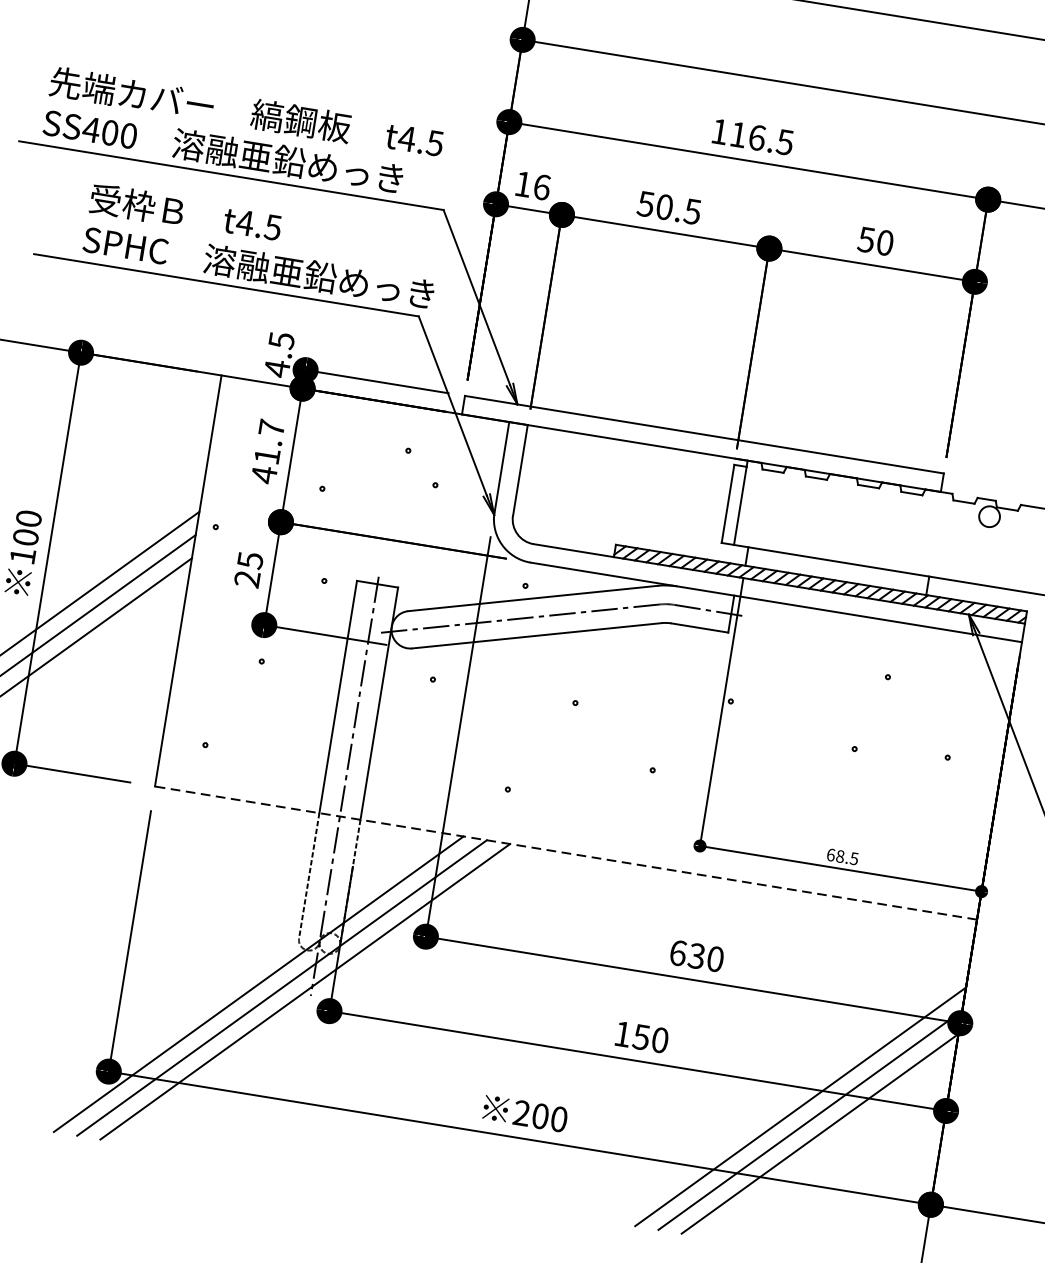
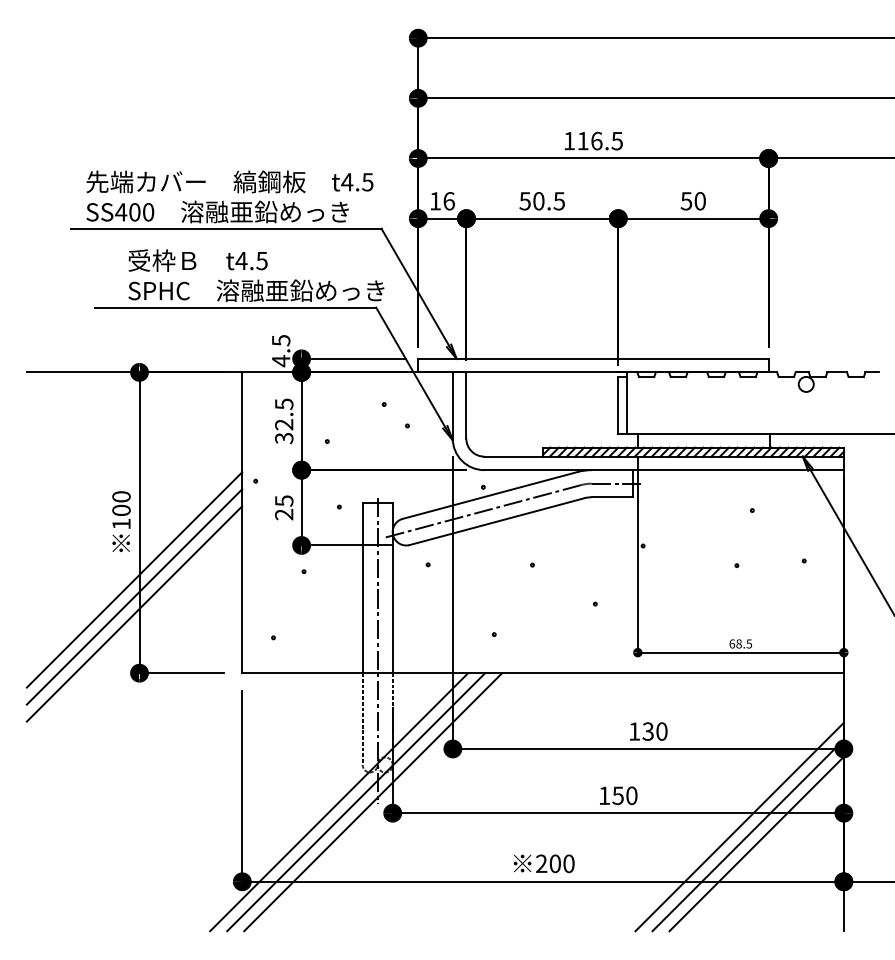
text: (268, 451) -> (284, 421), 41.7 -> 32.5
line: (566, 853) -> (543, 673), dashed -> solid
text: (678, 953) -> (634, 731), 630 -> 130

